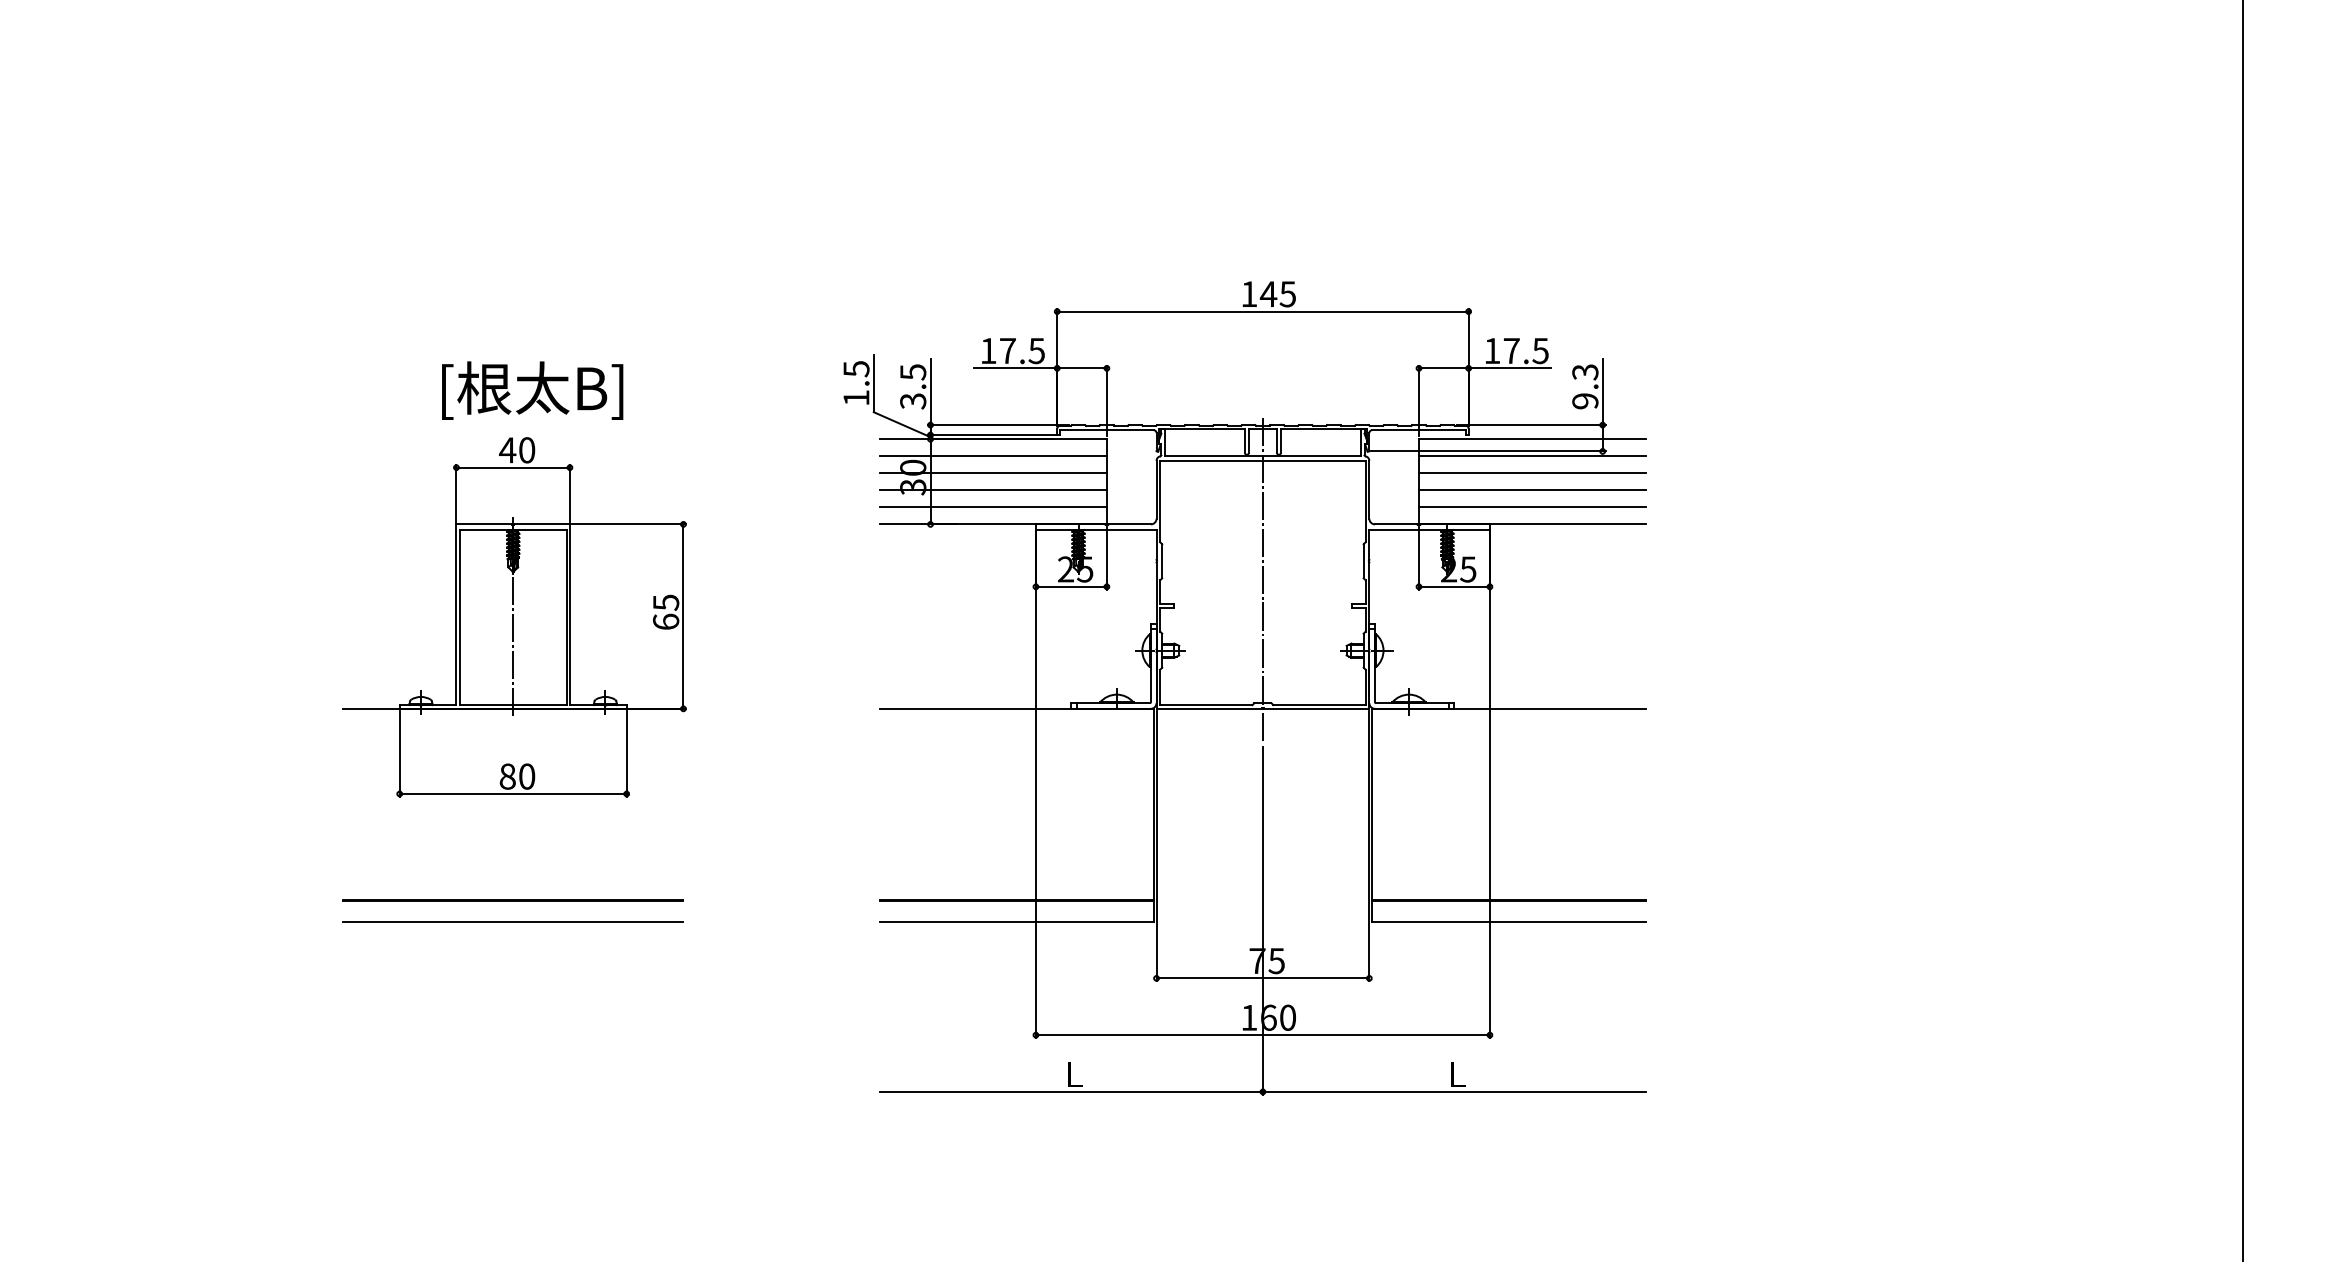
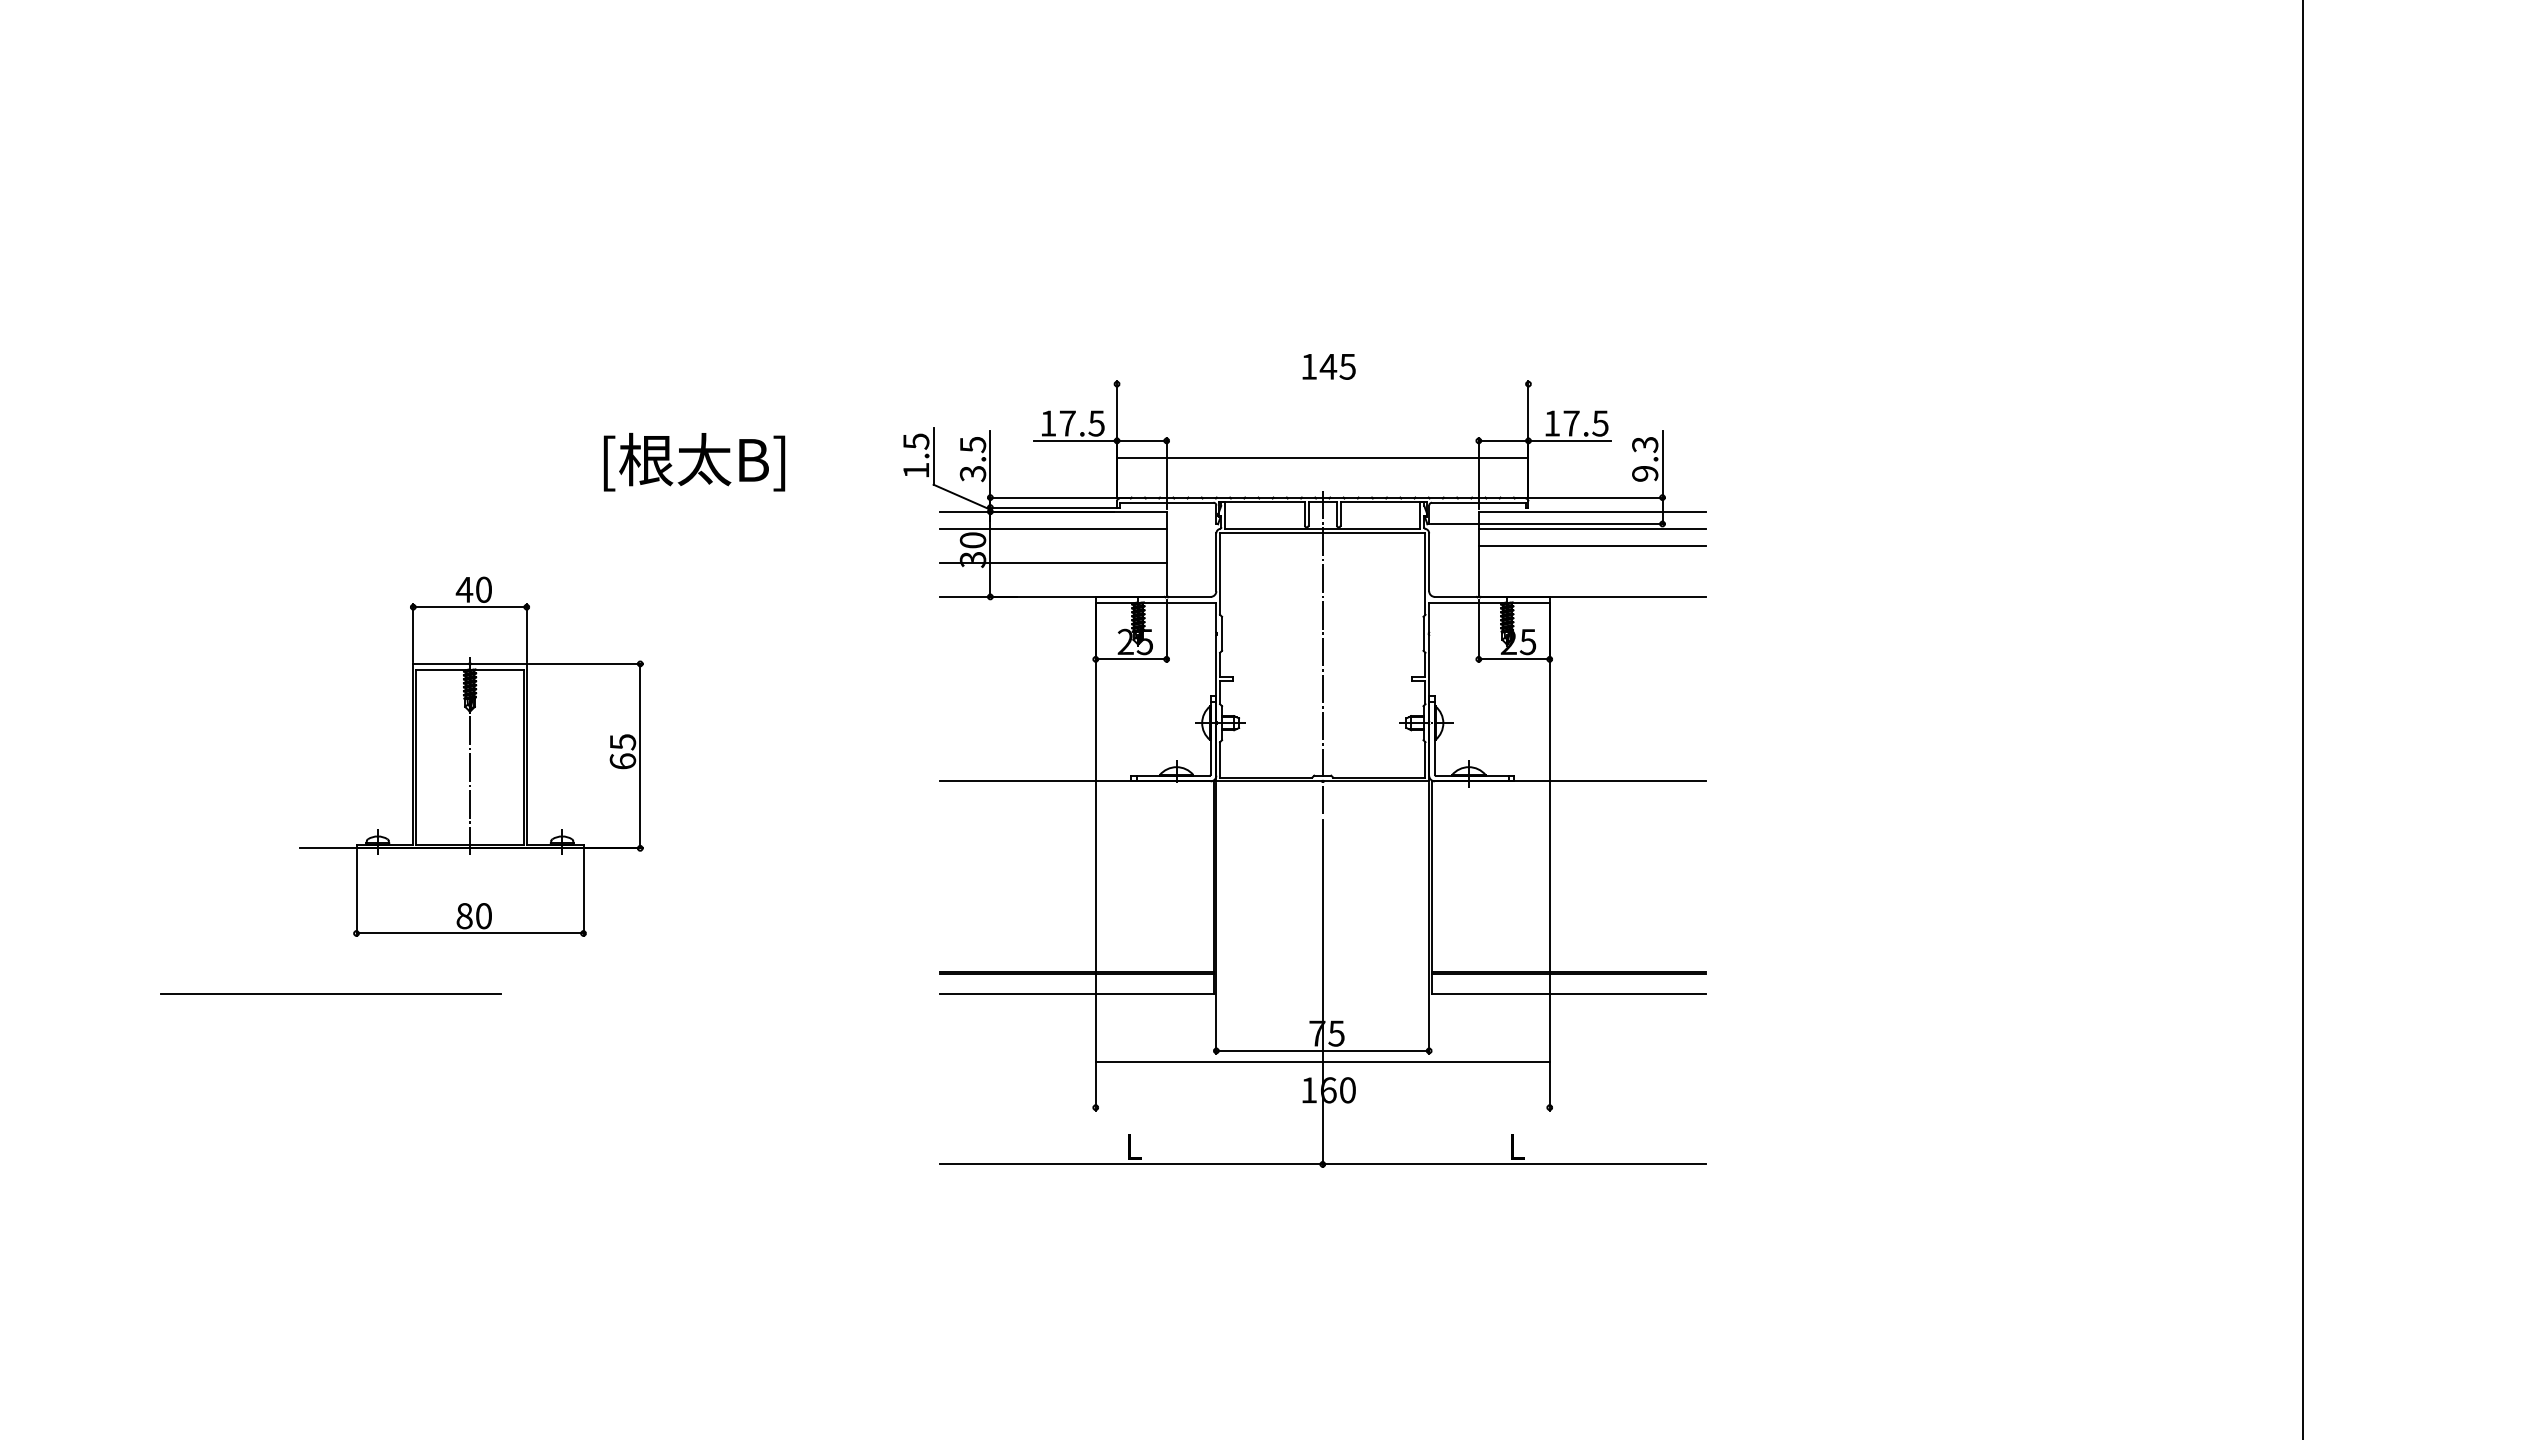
line: (1262, 311) -> (1322, 458), moved
text: (532, 390) -> (694, 462), moved
line: (992, 472) -> (1052, 545), removed
line: (1531, 489) -> (1591, 562), removed
line: (992, 506) -> (1052, 579), removed
line: (1531, 506) -> (1591, 579), removed
part: (514, 616) -> (471, 756), moved
line: (512, 899) -> (572, 972), removed
line: (512, 920) -> (330, 993), moved
line: (1262, 1034) -> (1322, 1061), moved

